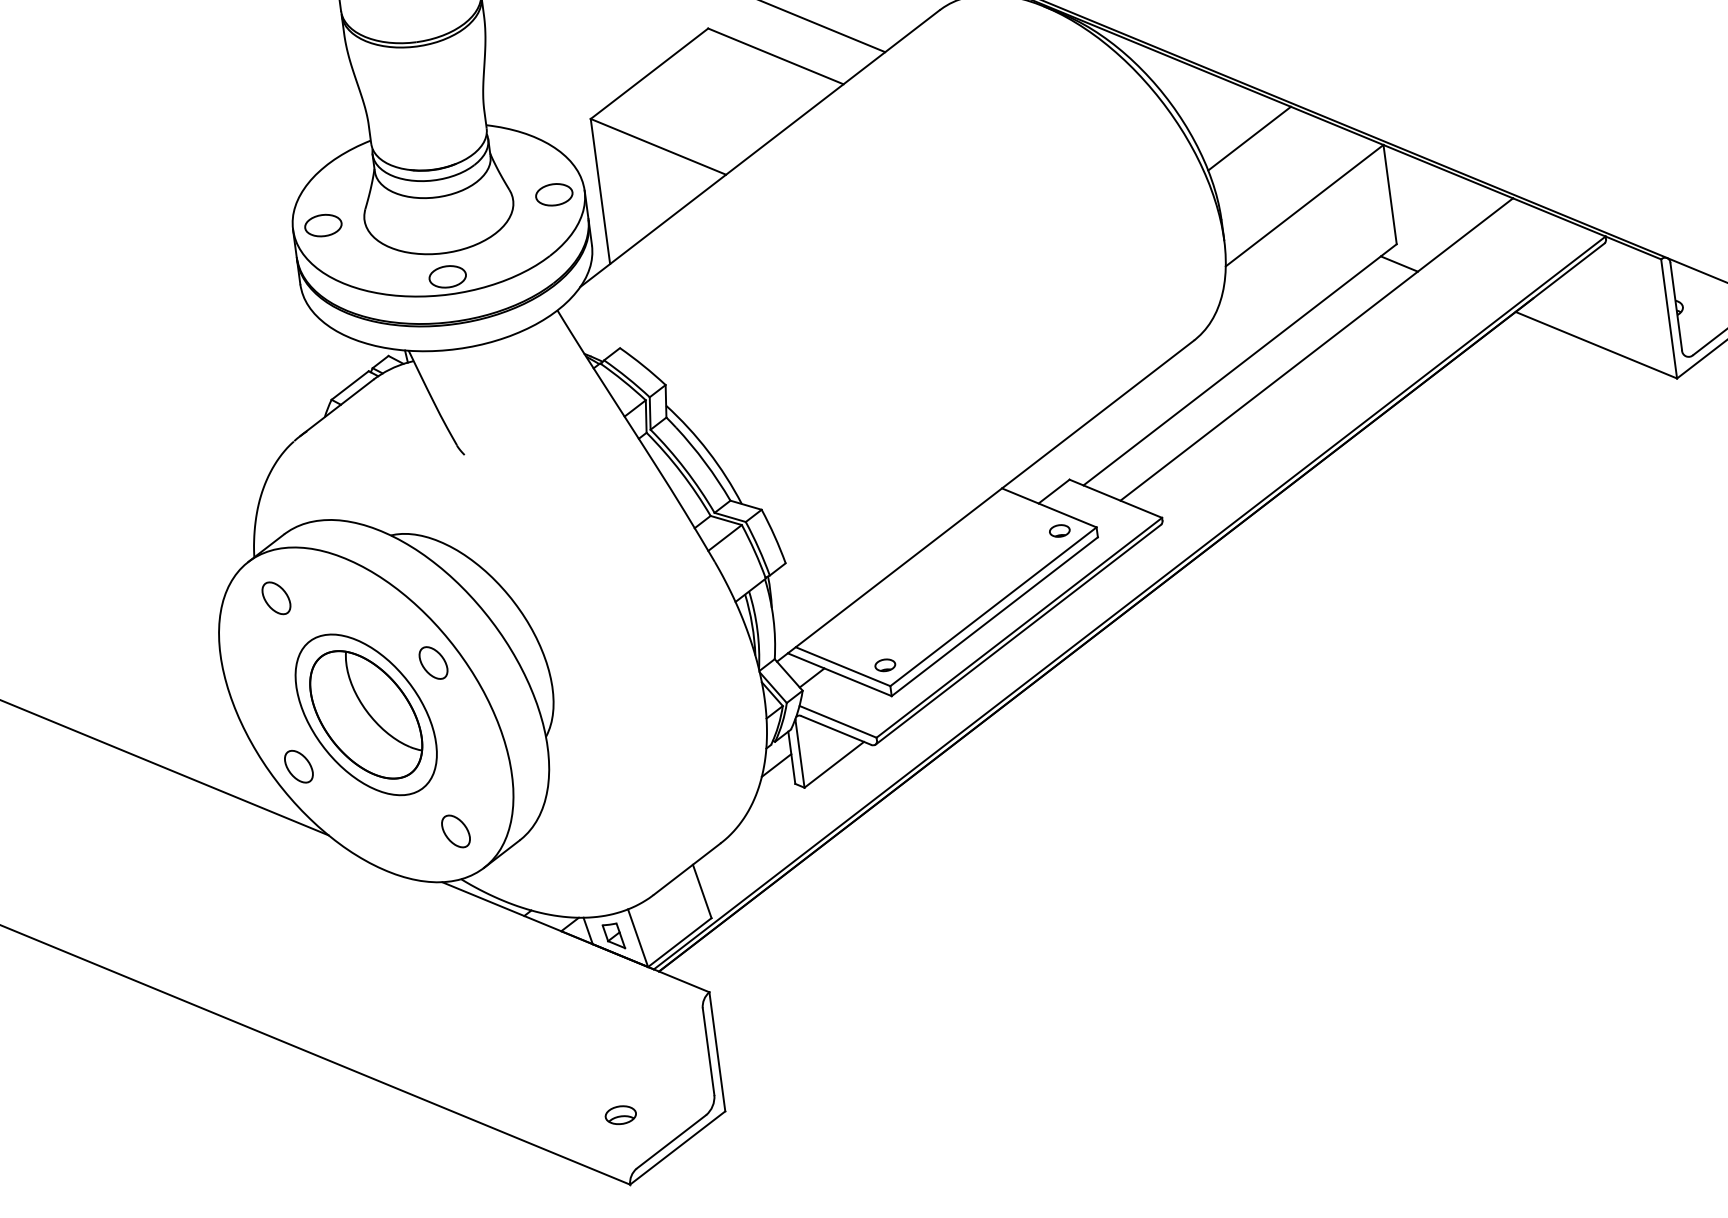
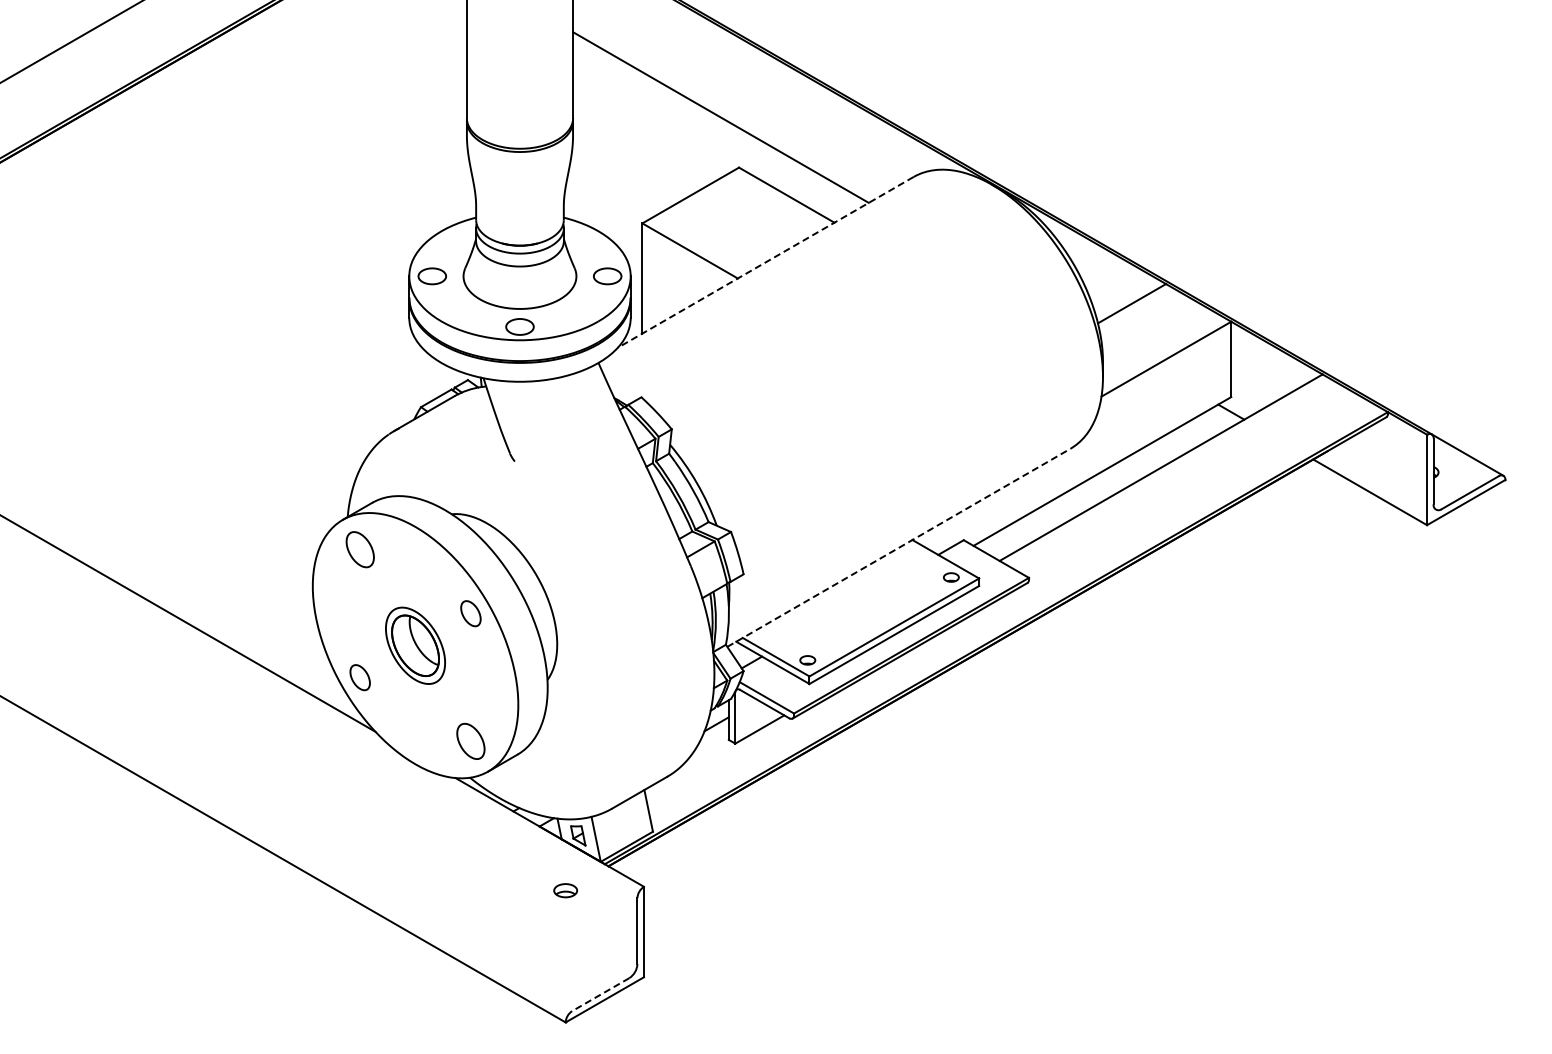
line: (759, 148) -> (765, 262), solid -> dashed
line: (986, 500) -> (899, 547), solid -> dashed
part: (275, 598) -> (359, 549), size x1.4
part: (366, 714) -> (415, 645), size x0.6
part: (455, 831) -> (470, 741), size x1.4
part: (620, 1114) -> (565, 890), moved
line: (671, 1141) -> (600, 994), solid -> dashed

